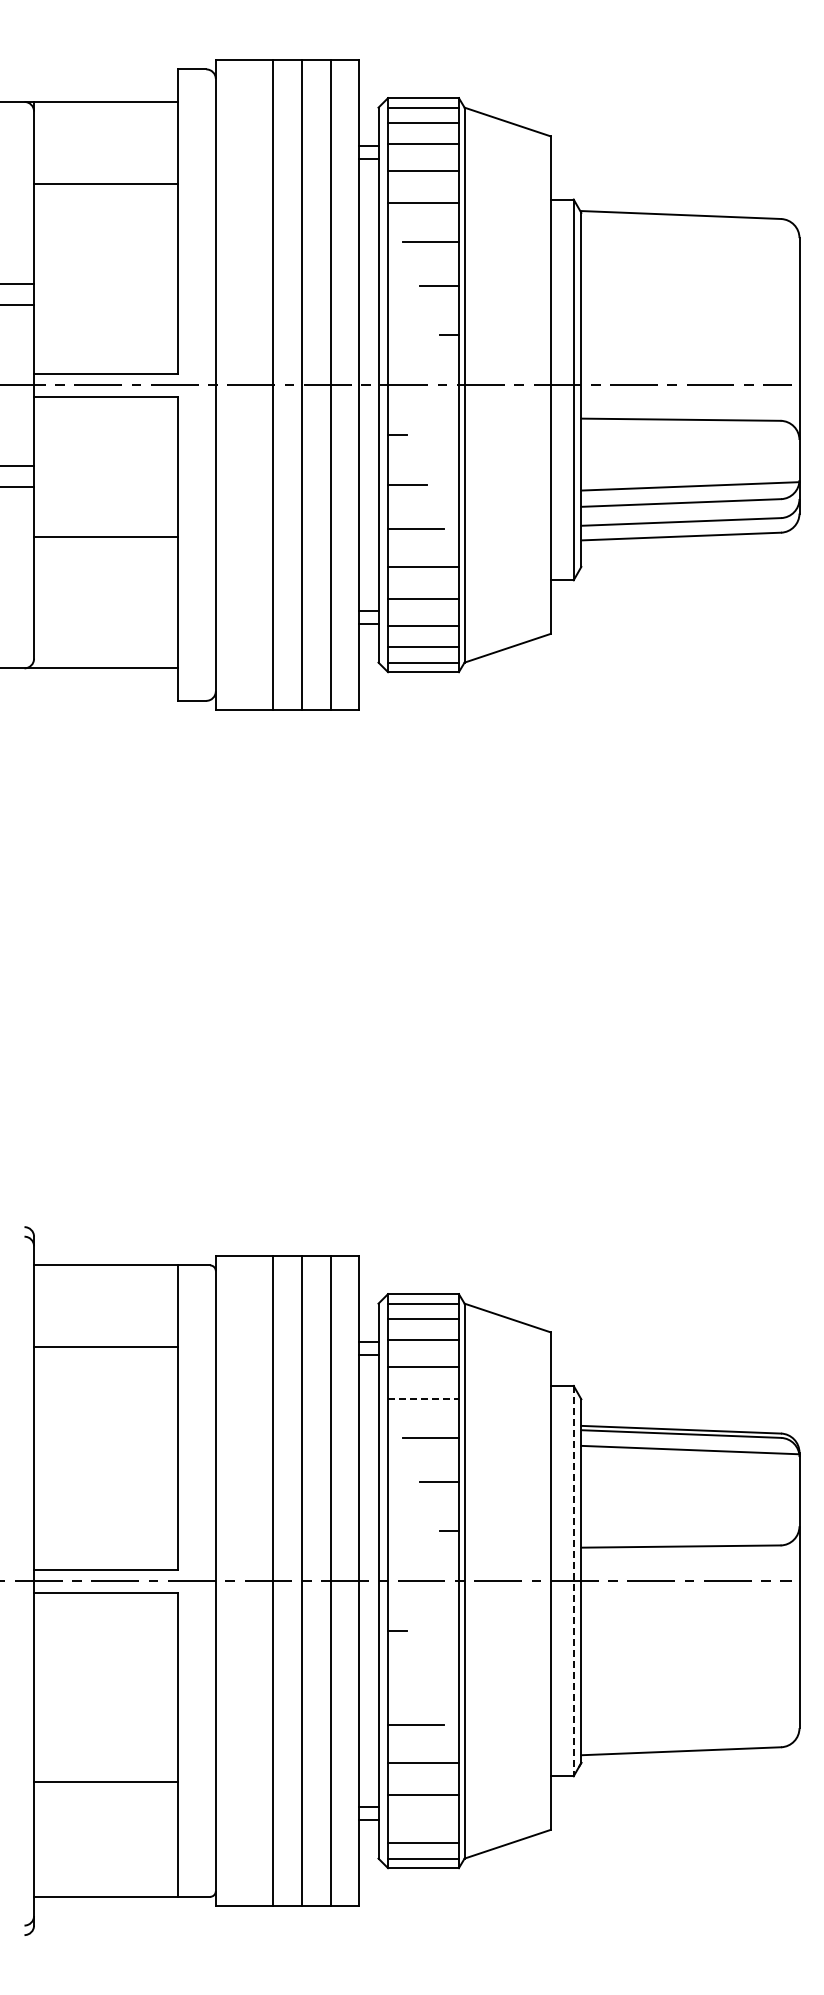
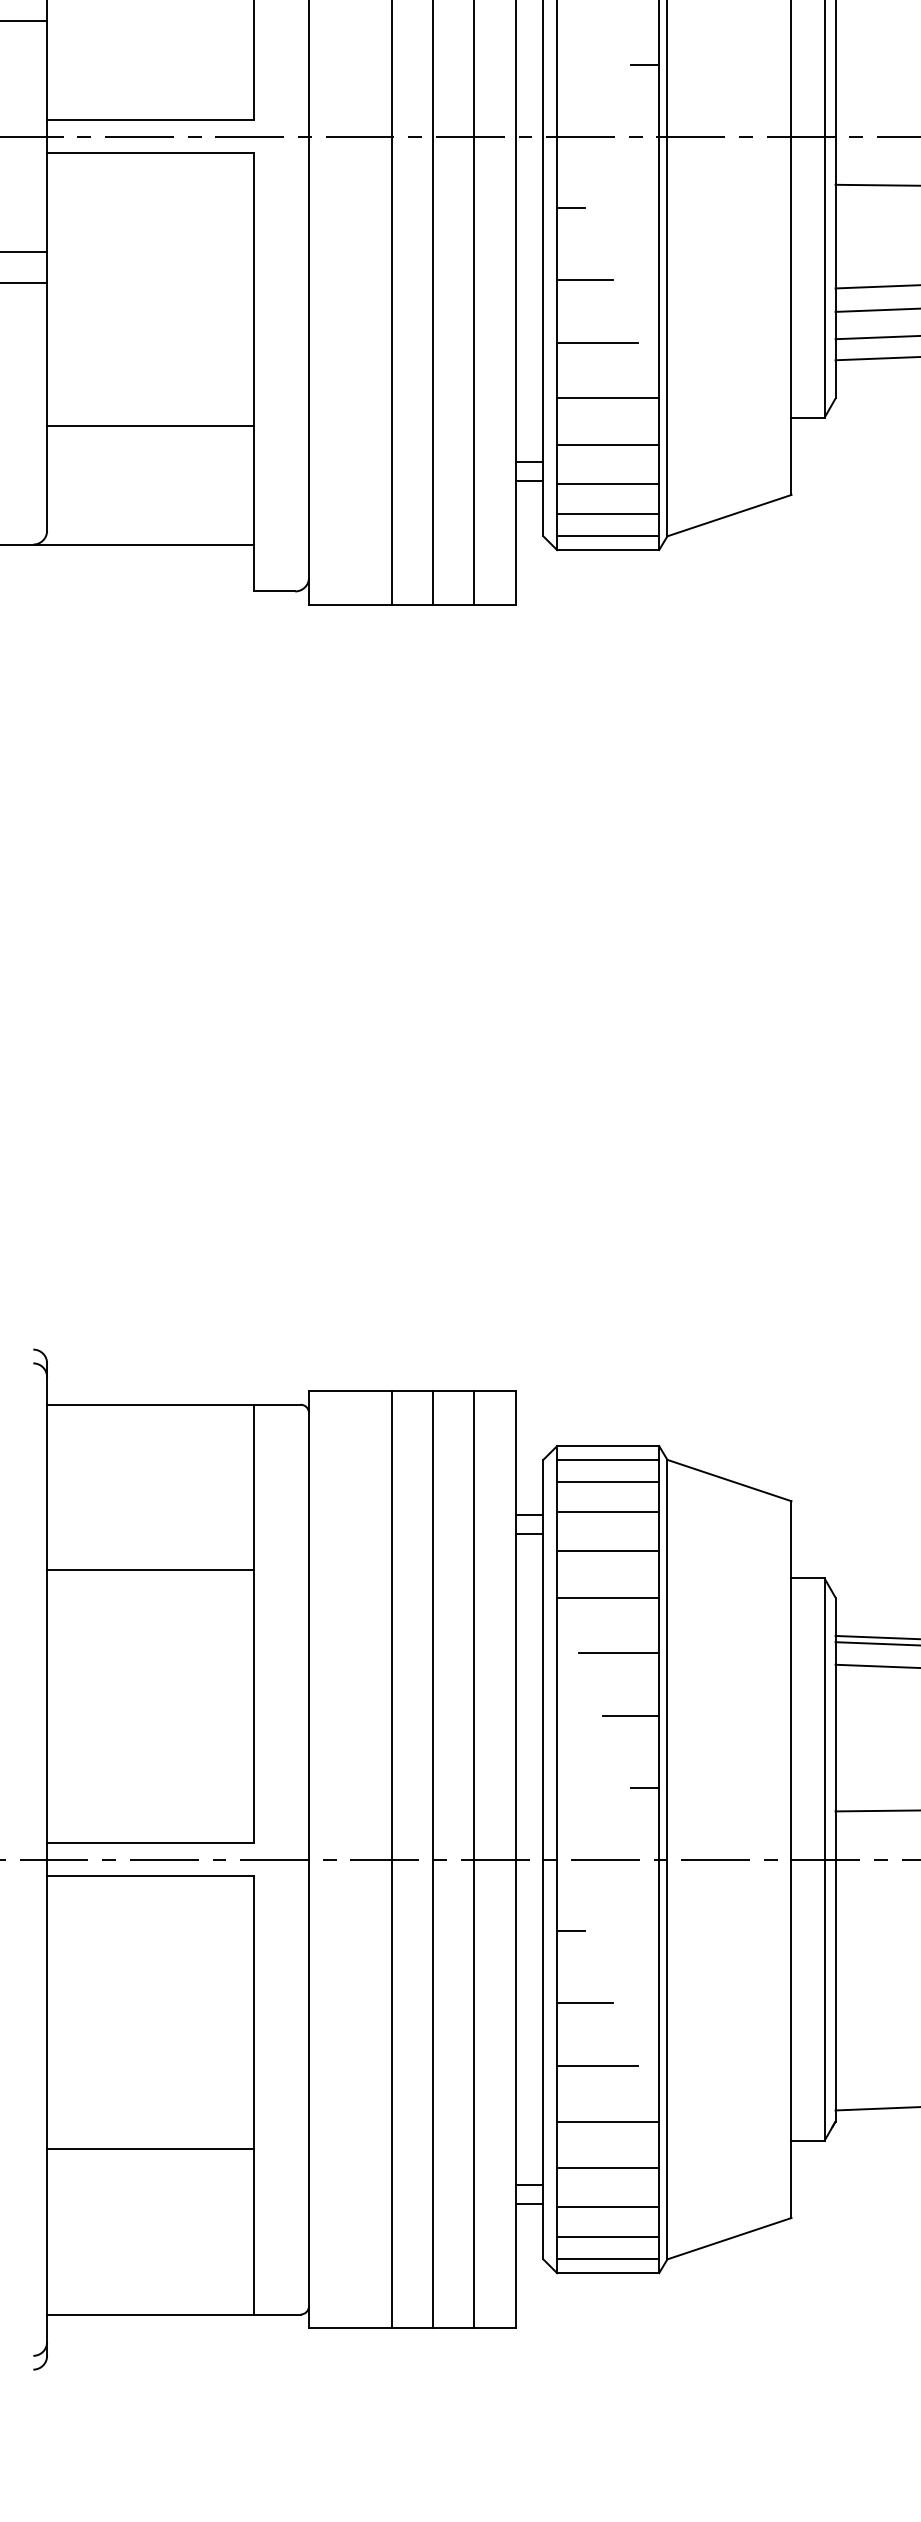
line: (105, 537) -> (150, 426), moved
line: (105, 1347) -> (150, 1570), moved
line: (423, 1399) -> (608, 1597), dashed -> solid
line: (573, 1581) -> (824, 1860), dashed -> solid
line: (407, 1680) -> (585, 2002), added
line: (423, 1822) -> (608, 2207), added

